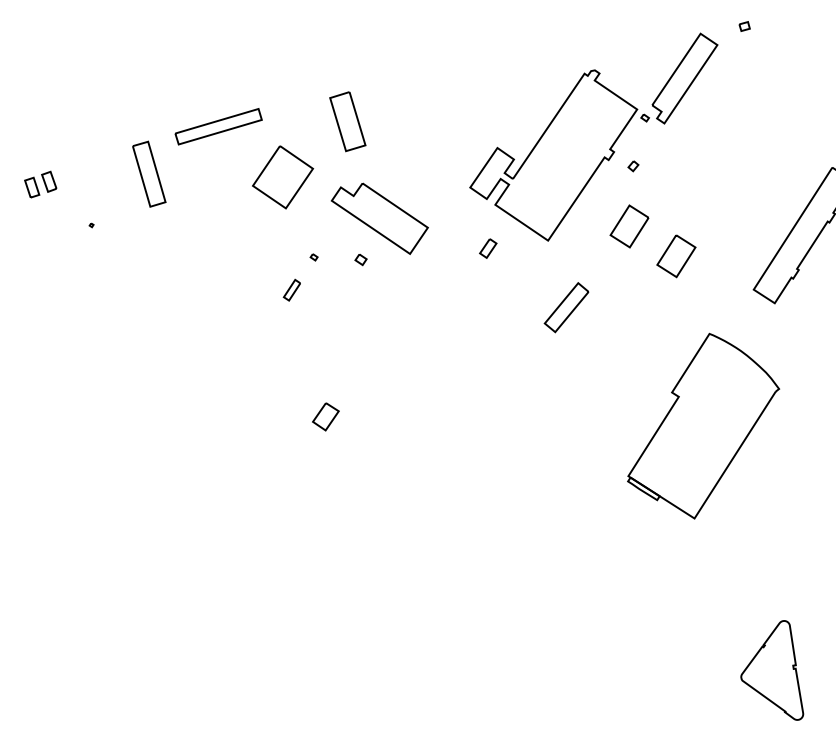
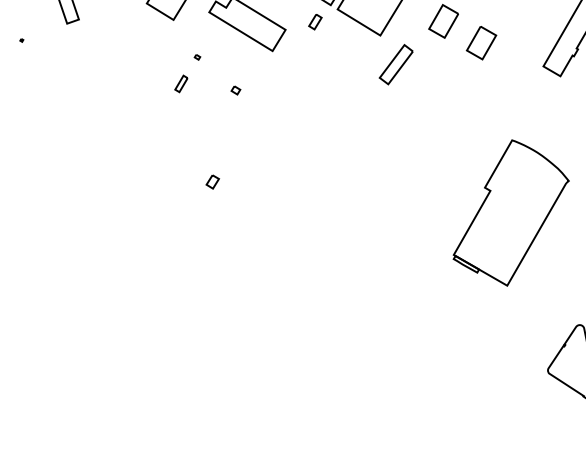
part: (488, 248) -> (315, 21), moved
part: (360, 260) -> (235, 91), moved
part: (566, 307) -> (396, 64), moved
part: (326, 416) -> (213, 181), size x0.62
part: (703, 425) -> (510, 212), moved

